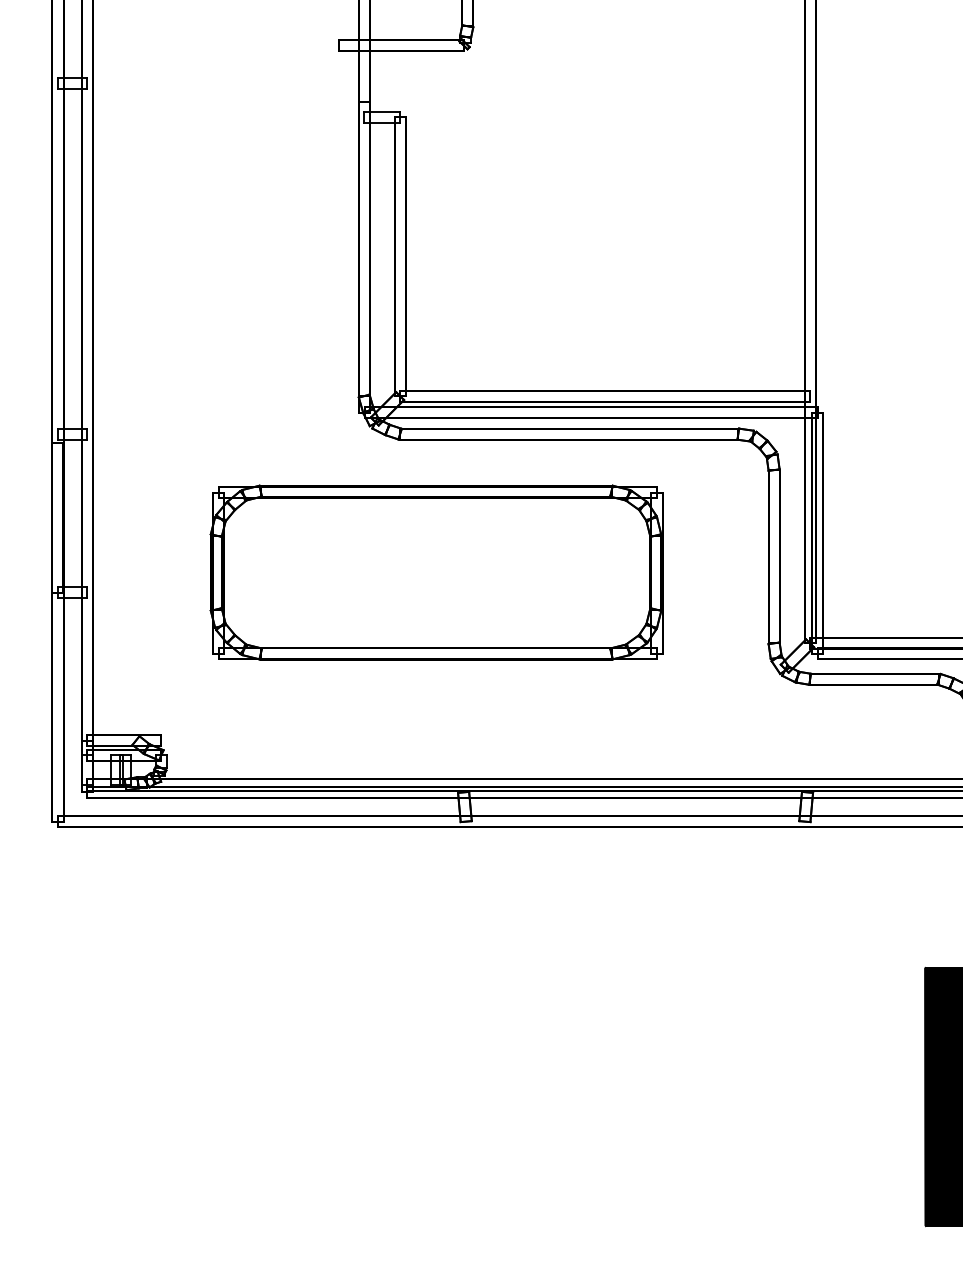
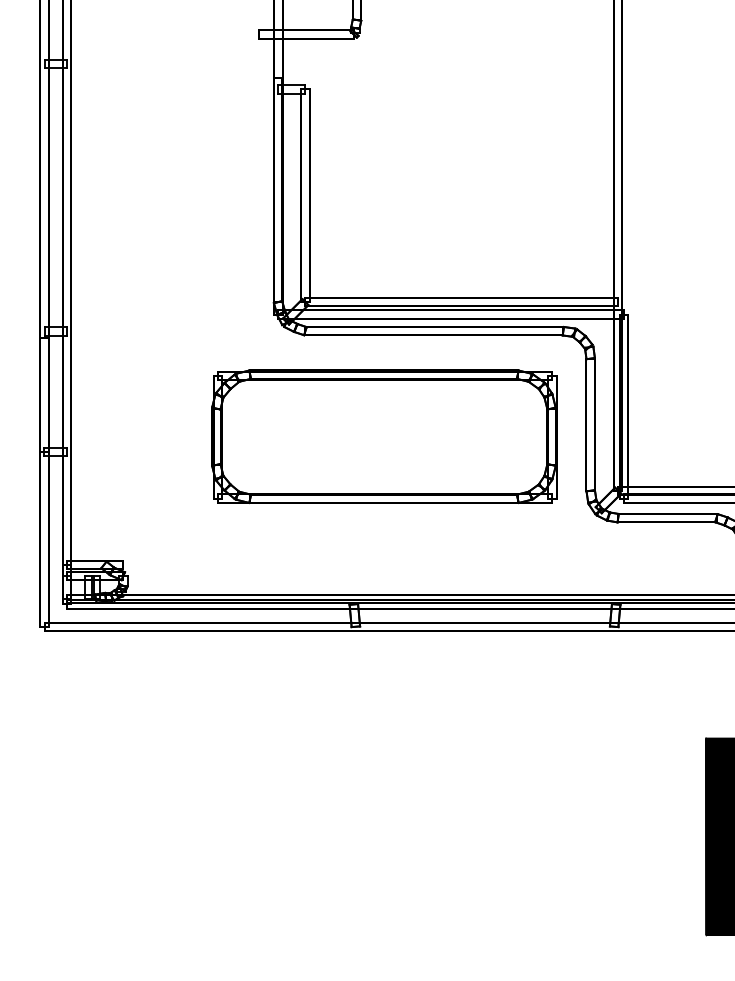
part: (436, 572) -> (384, 436), moved

